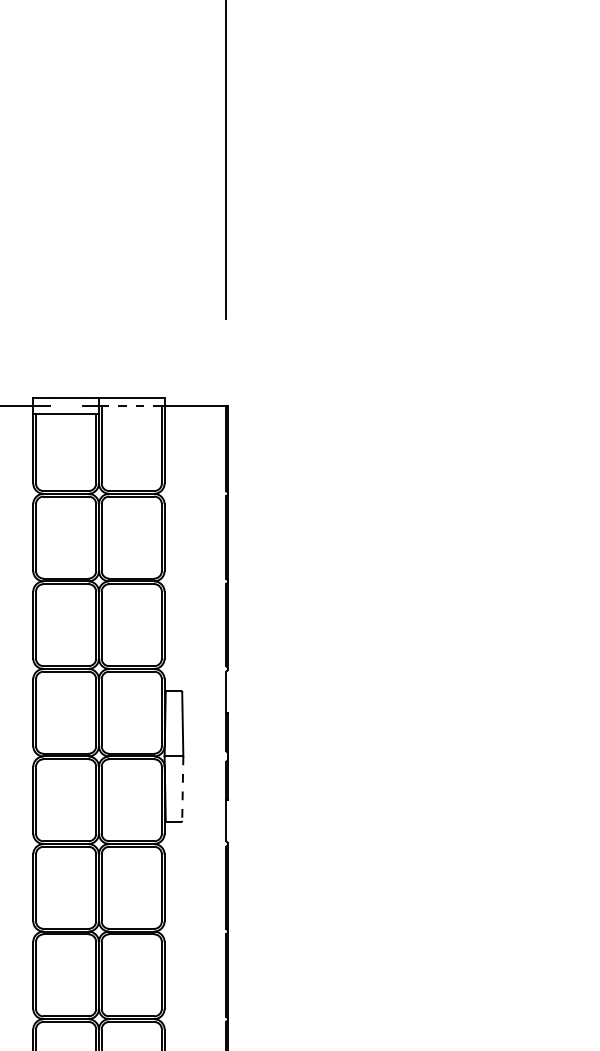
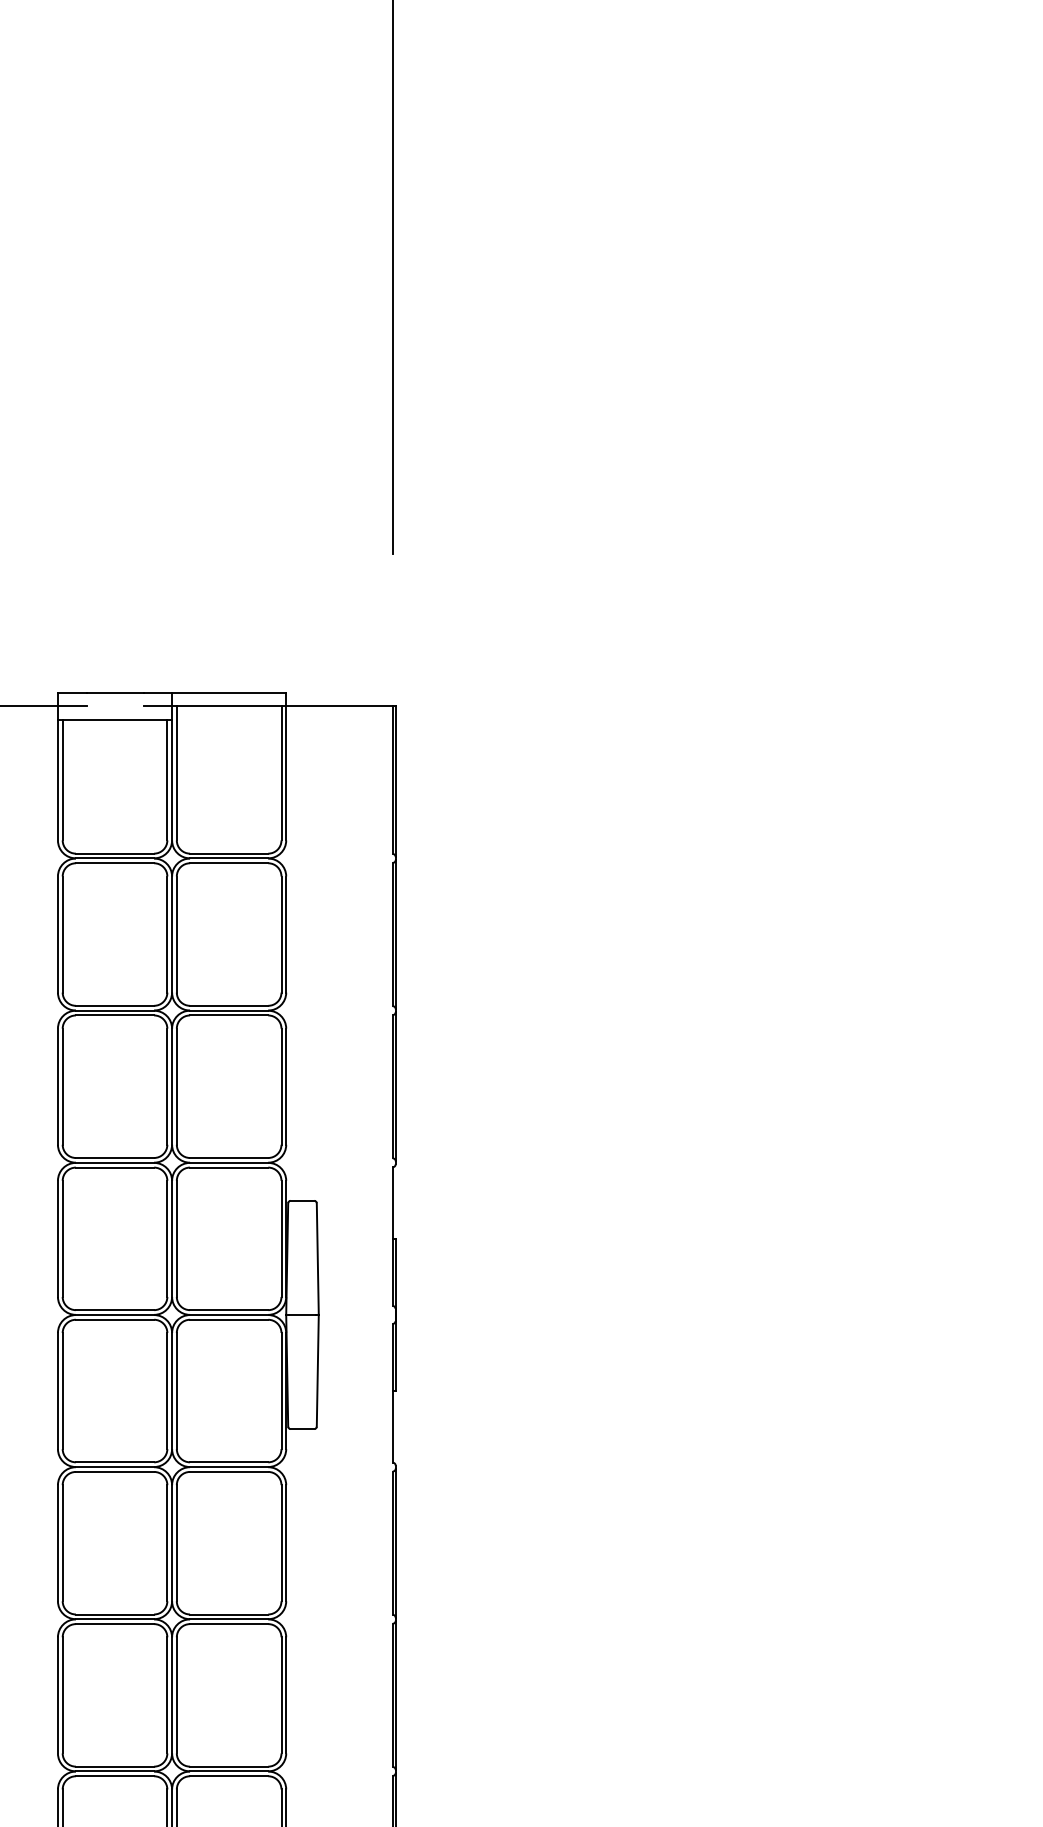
line: (131, 406) -> (228, 706), dashed -> solid
line: (182, 789) -> (317, 1372), dashed -> solid

